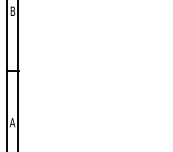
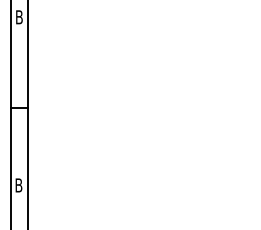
text: (12, 122) -> (18, 185), A -> B

